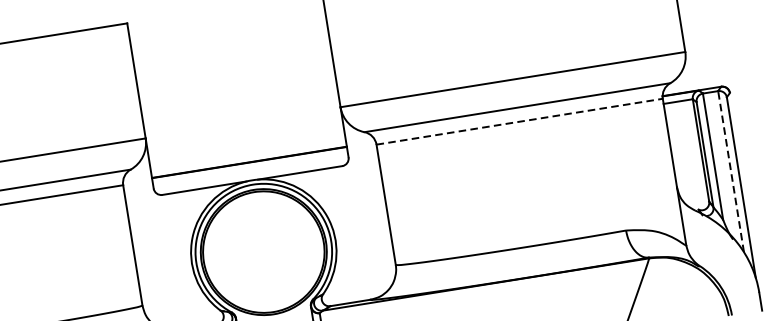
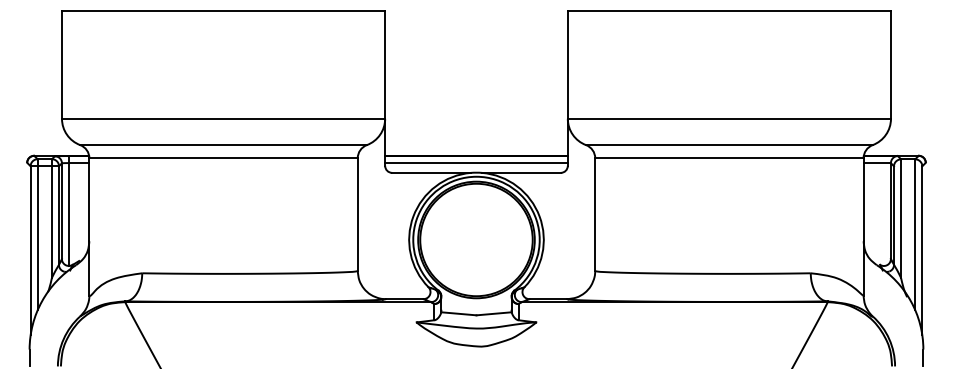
line: (519, 121) -> (729, 158), dashed -> solid
line: (250, 170) -> (476, 163), added
line: (731, 171) -> (915, 234), dashed -> solid

